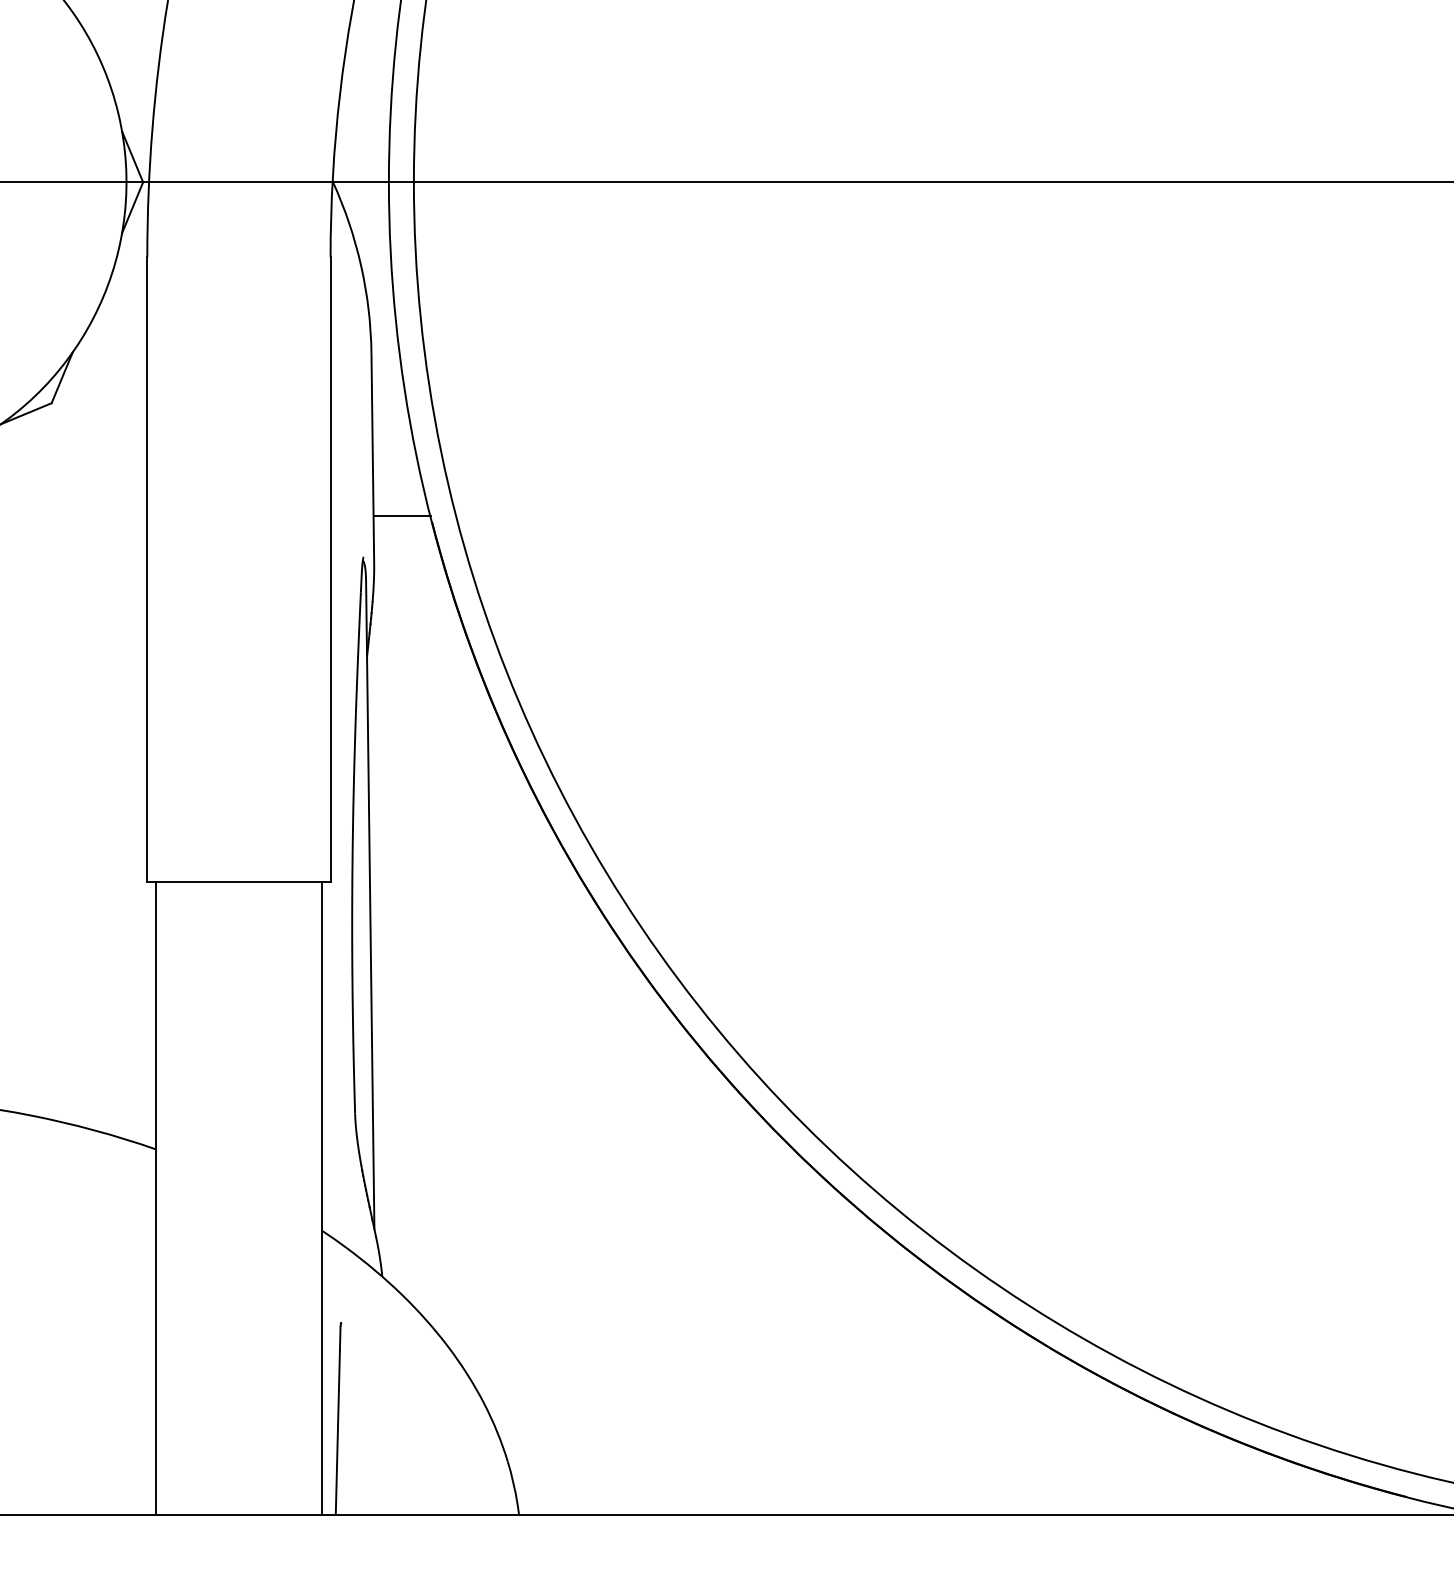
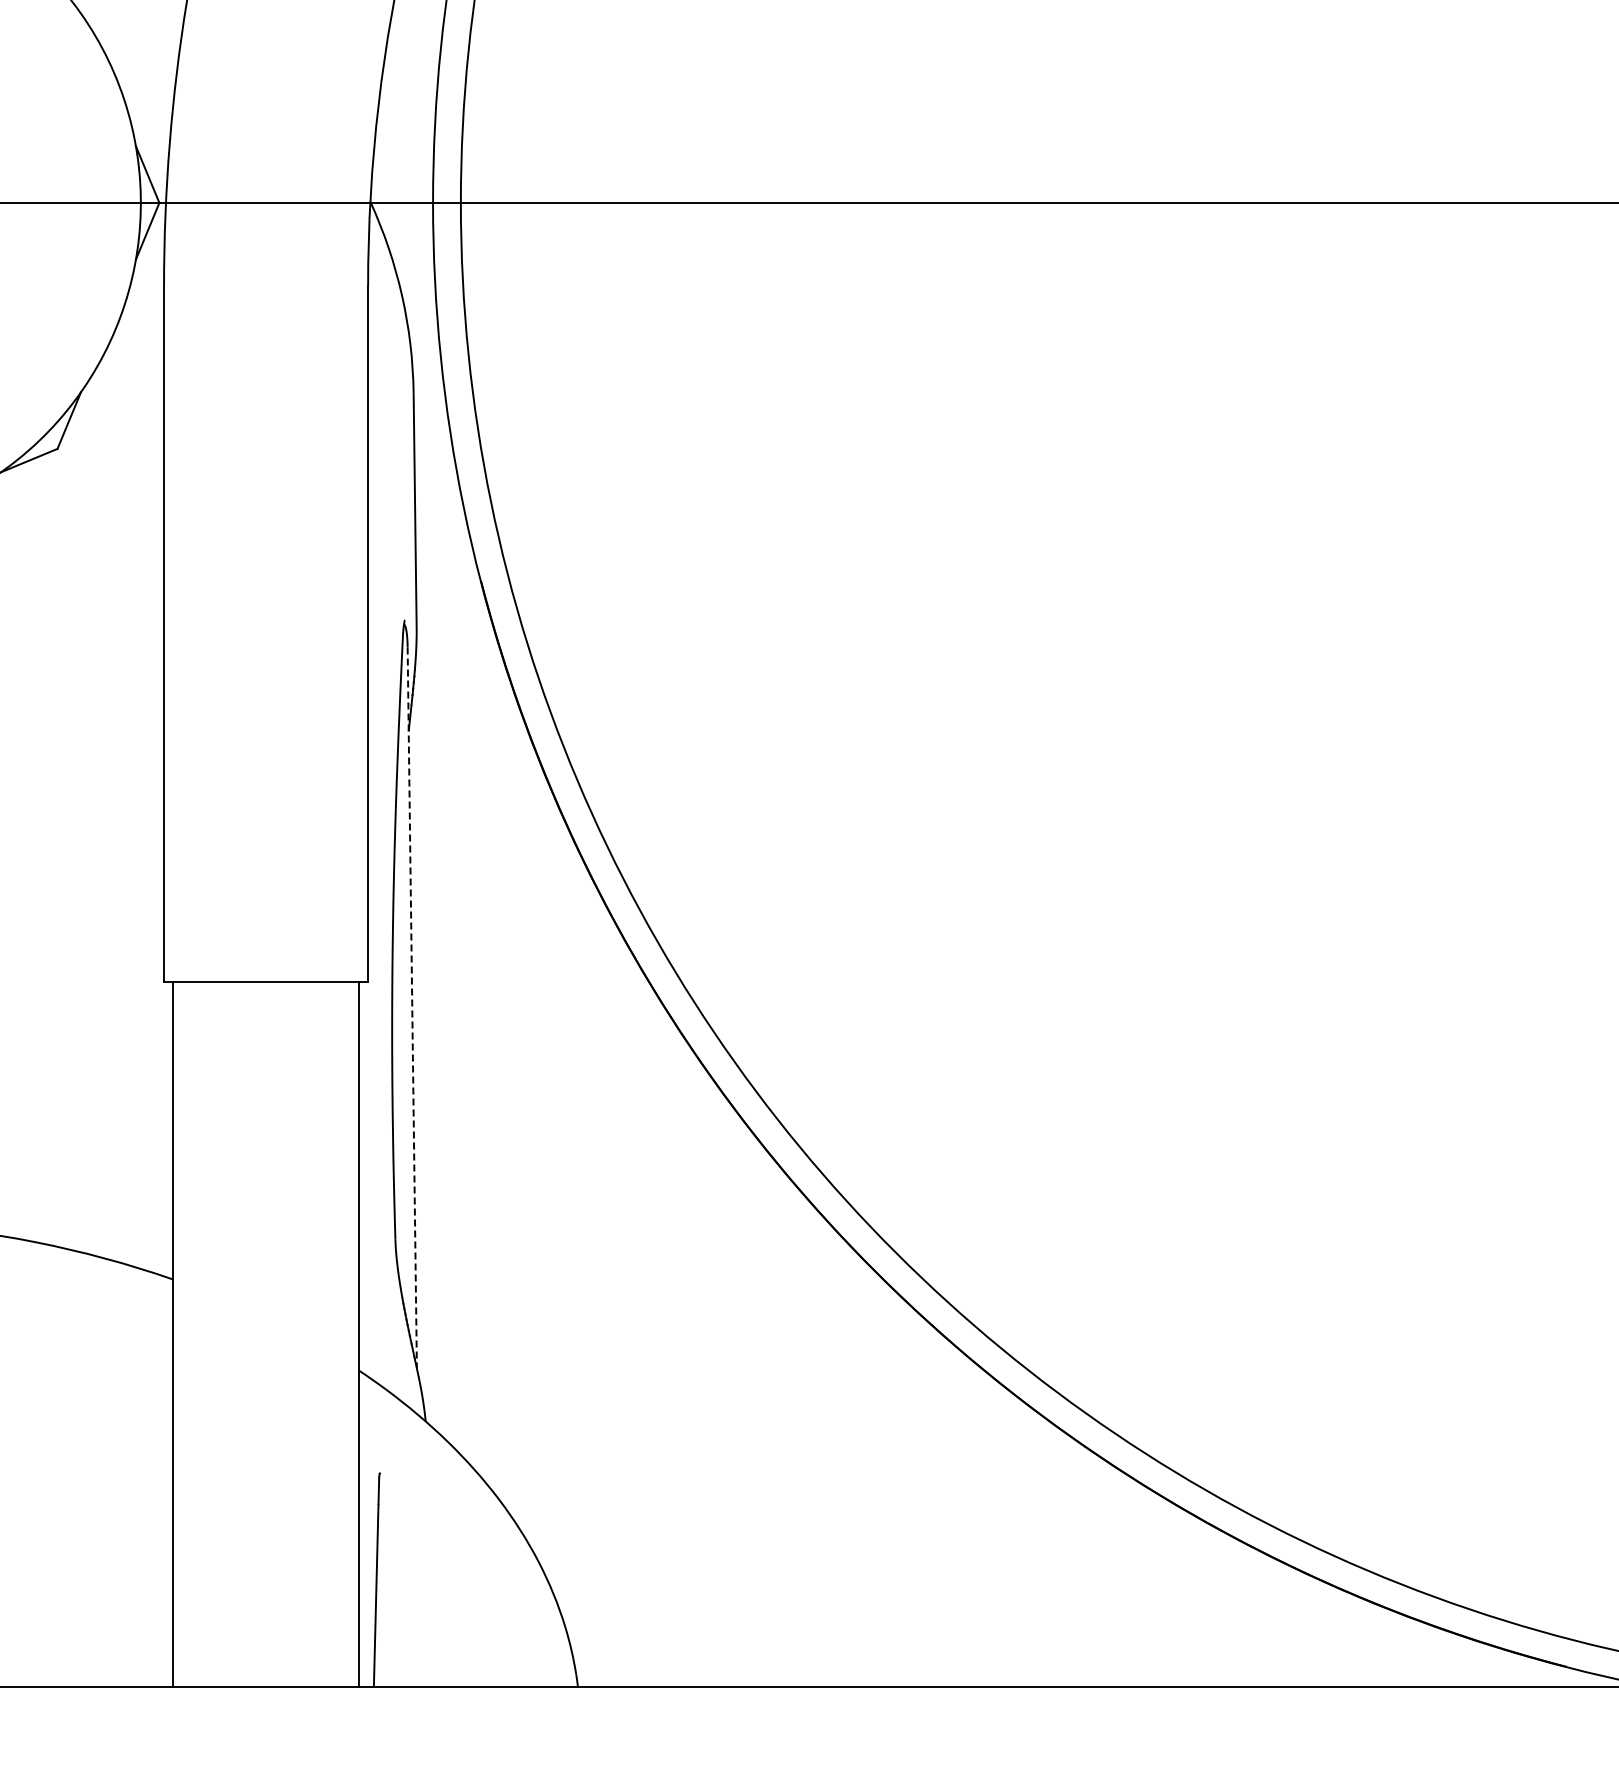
line: (401, 515) -> (447, 573), removed
line: (370, 905) -> (412, 1008), solid -> dashed

